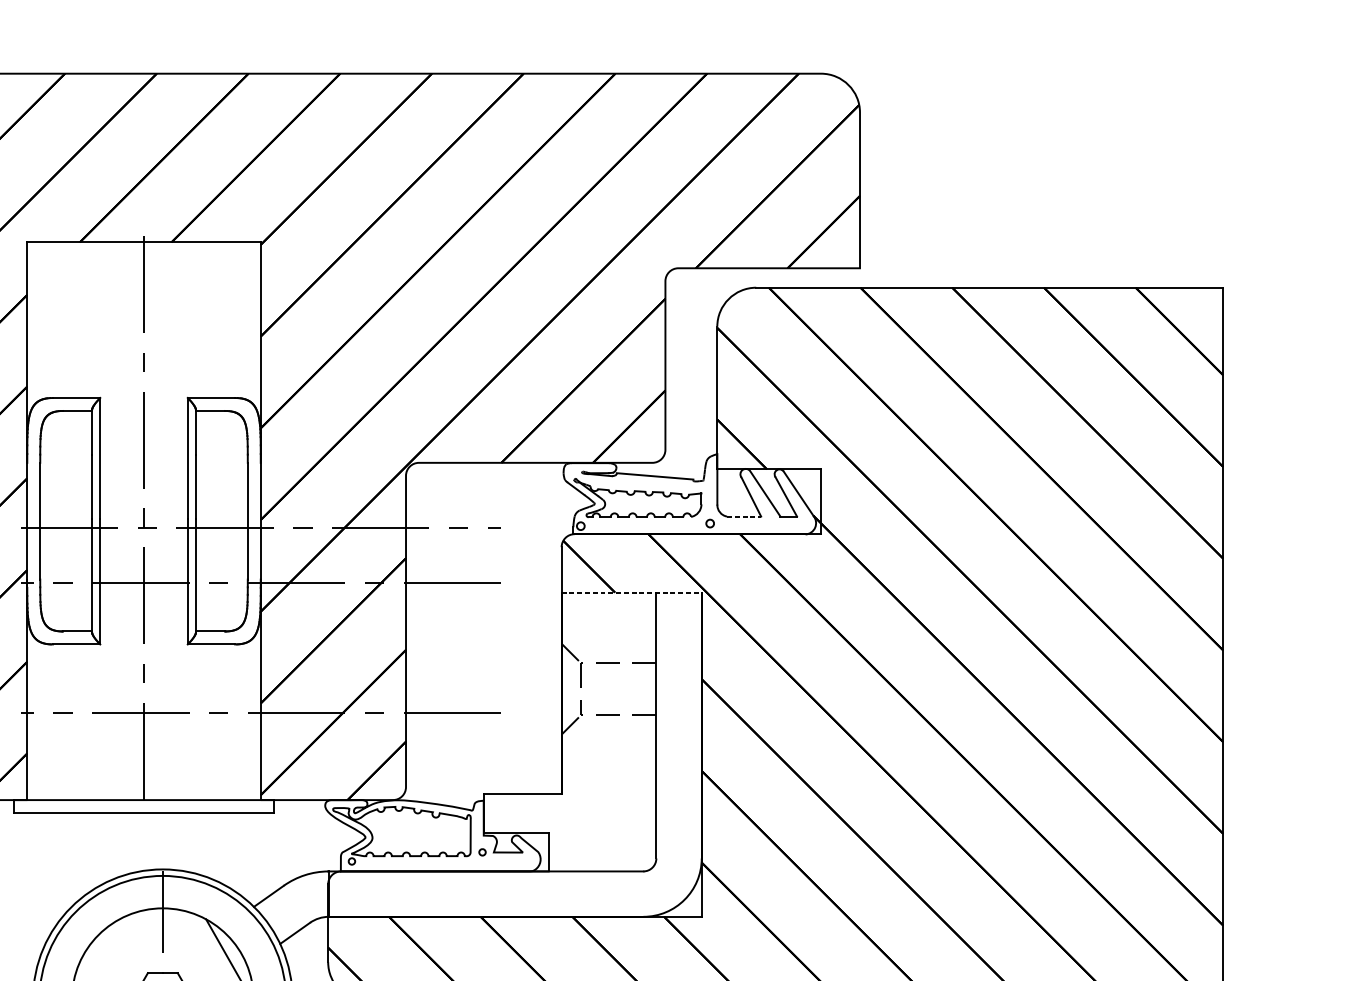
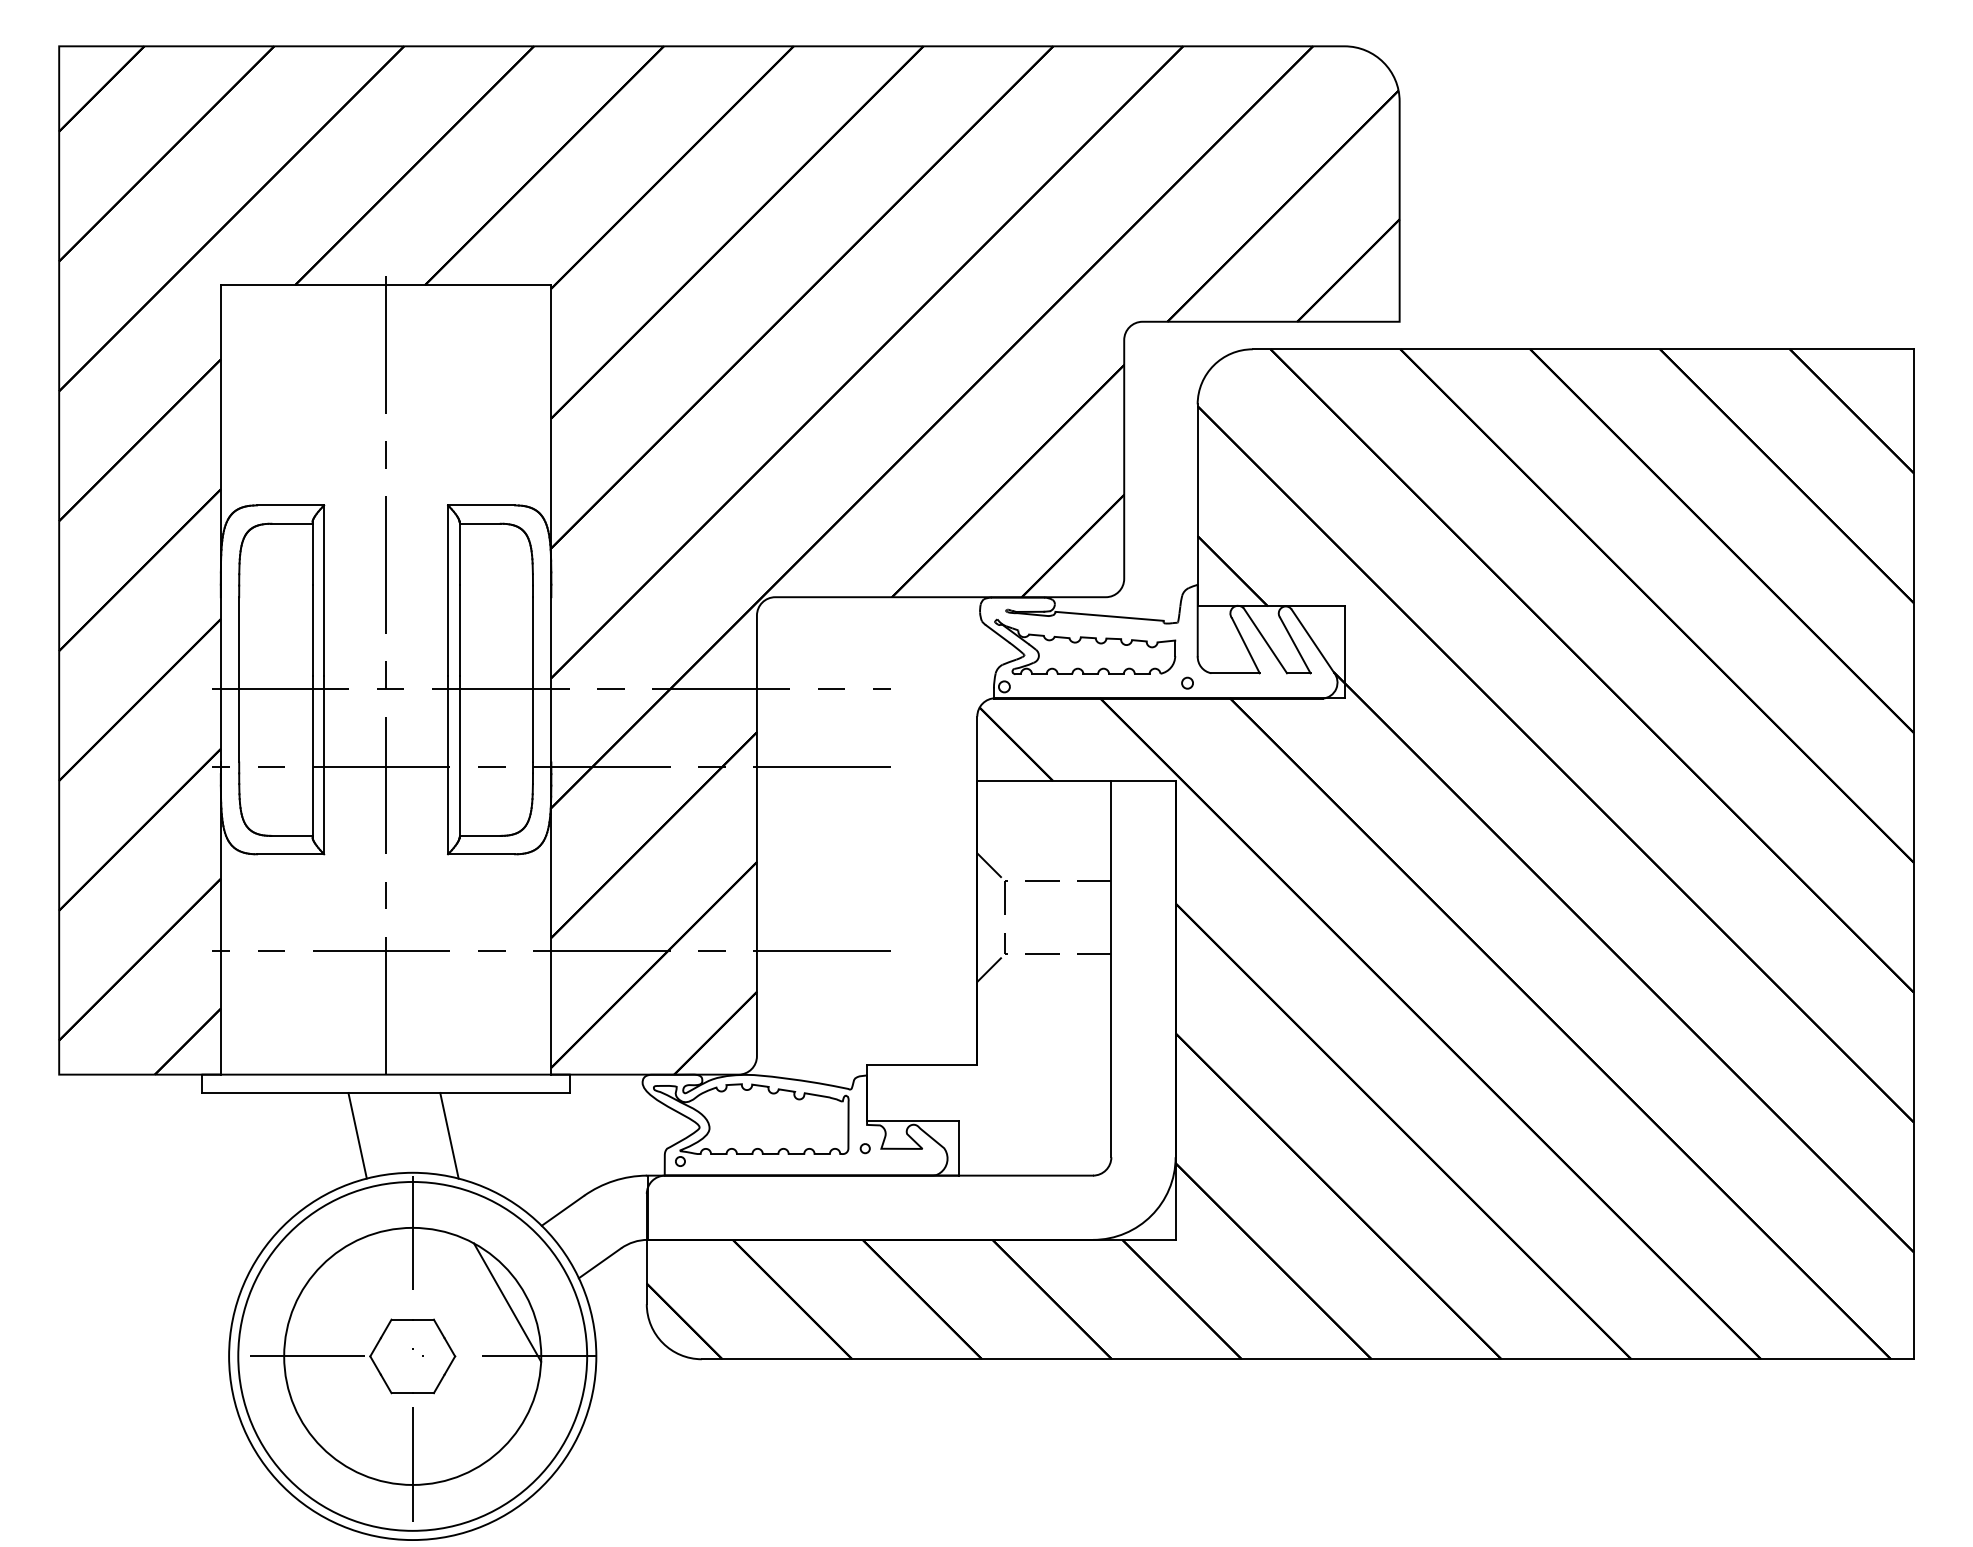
line: (744, 516) -> (1236, 673), dashed -> solid
line: (631, 592) -> (1076, 780), dashed -> solid
line: (123, 843) -> (357, 1135), added
line: (188, 843) -> (449, 1135), added

